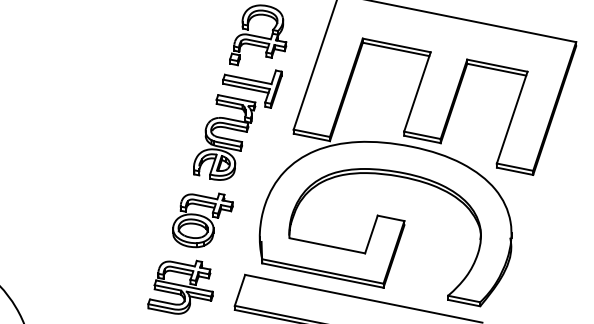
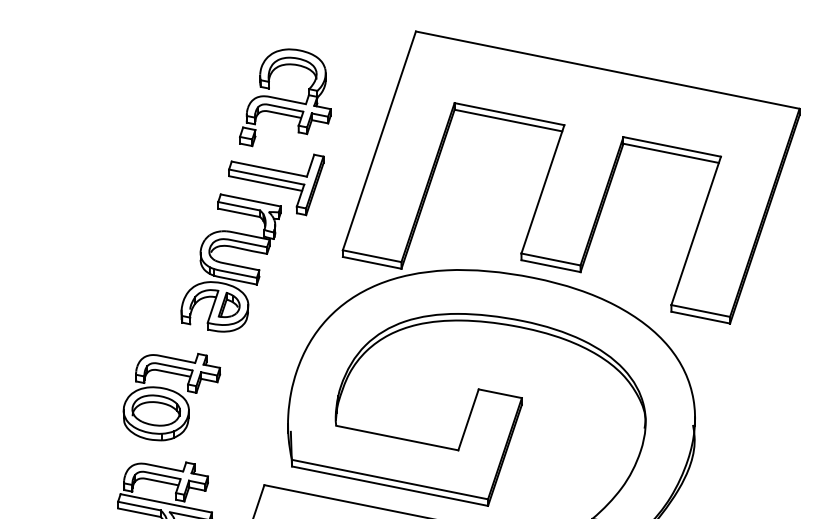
part: (202, 220) -> (171, 397), moved

